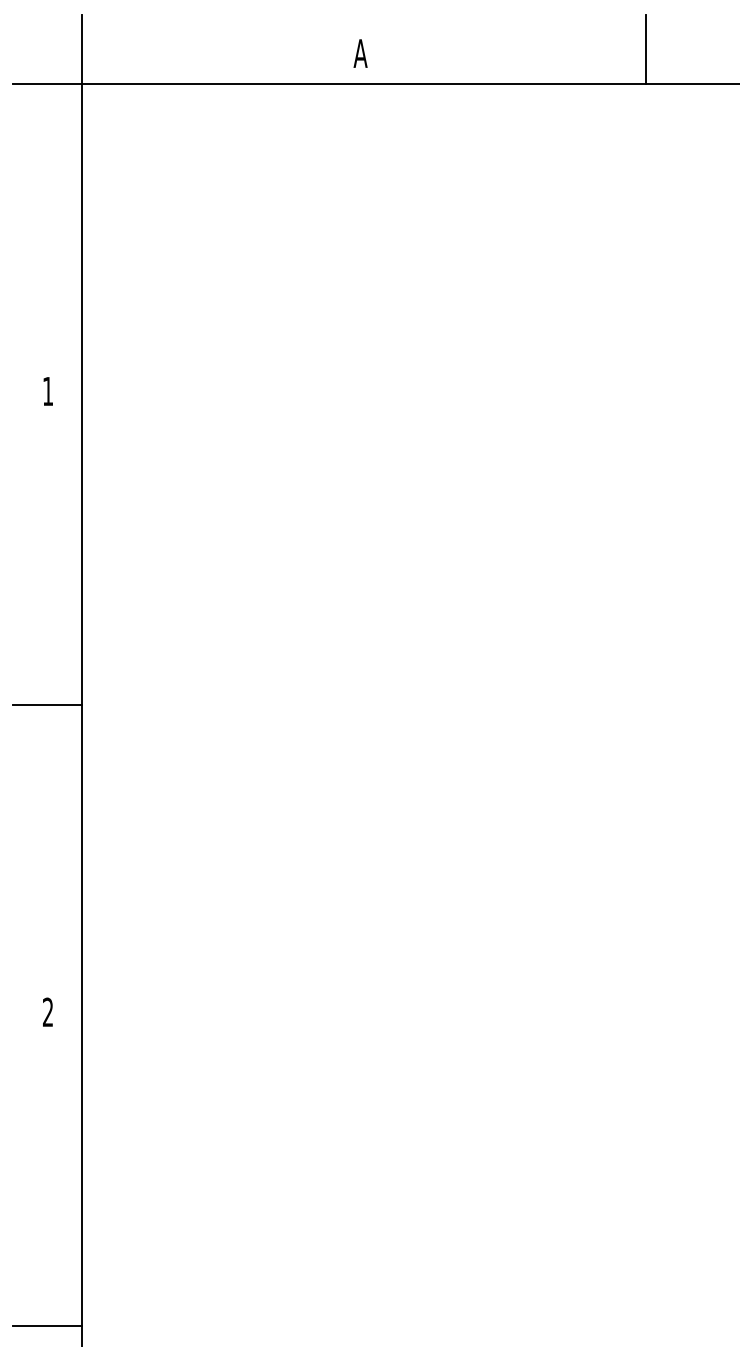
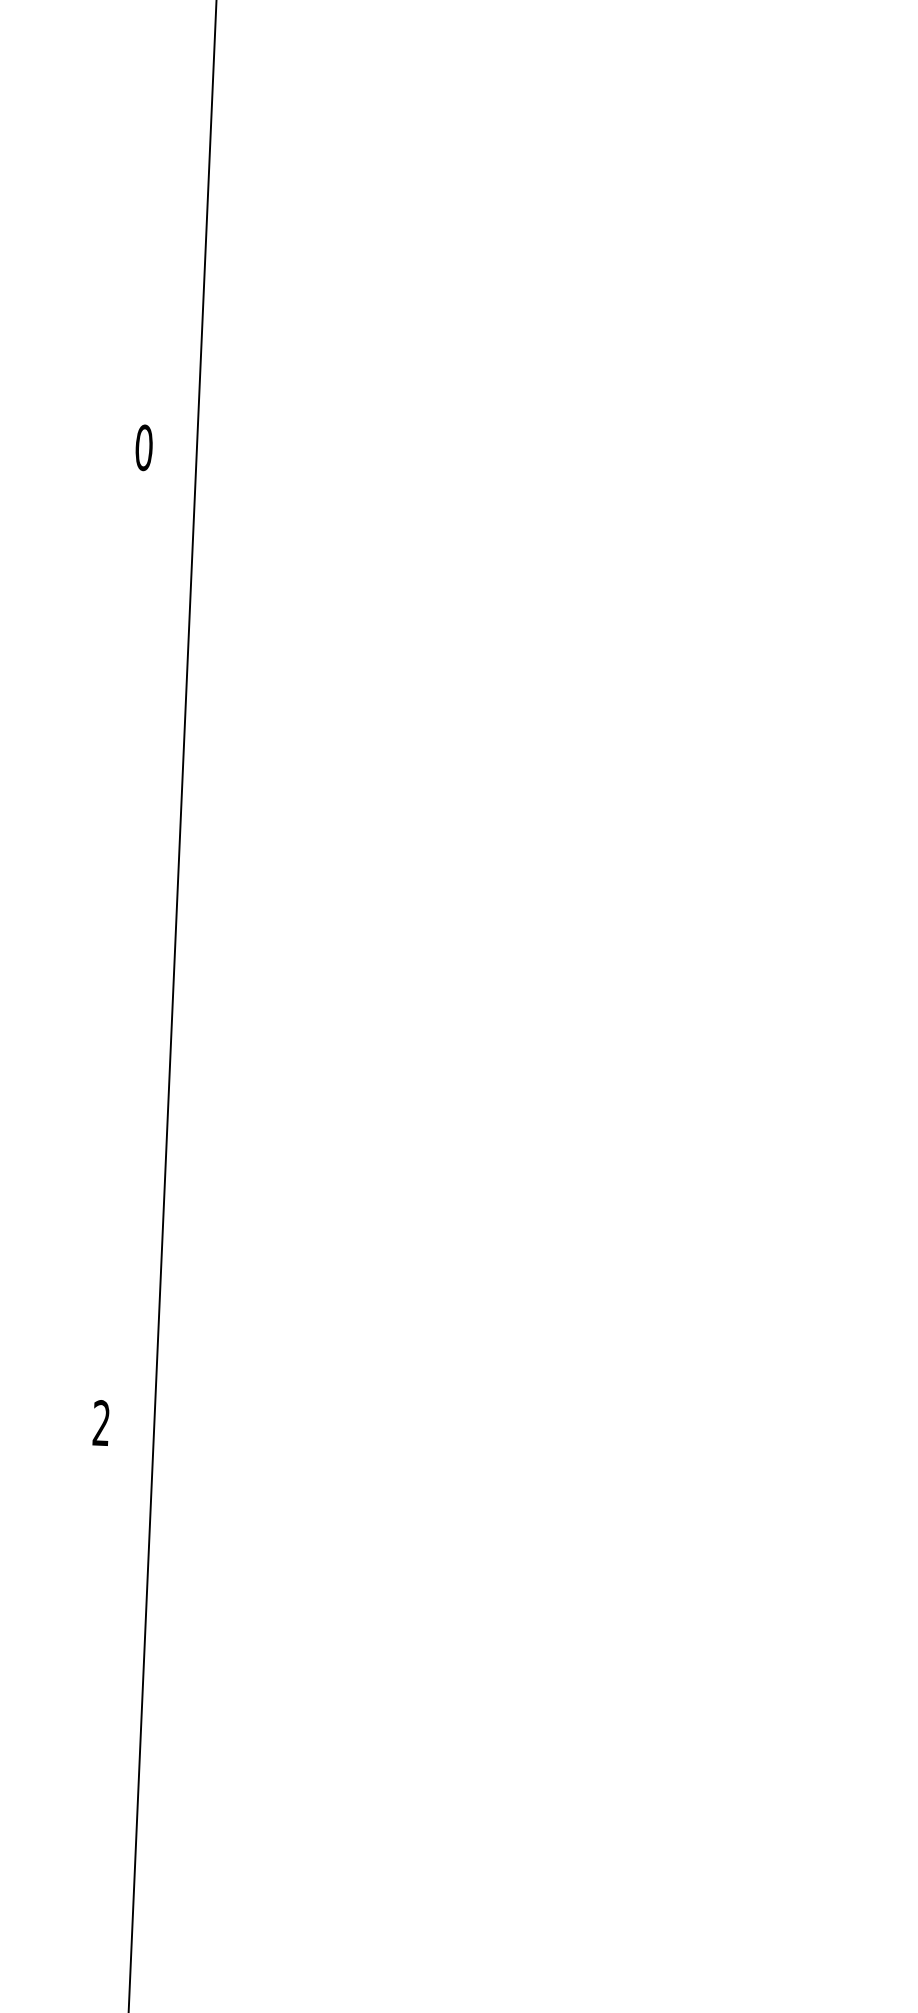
text: (47, 391) -> (143, 447), 1 -> 0
line: (46, 705) -> (120, 941), removed
line: (46, 1325) -> (77, 1915), removed

